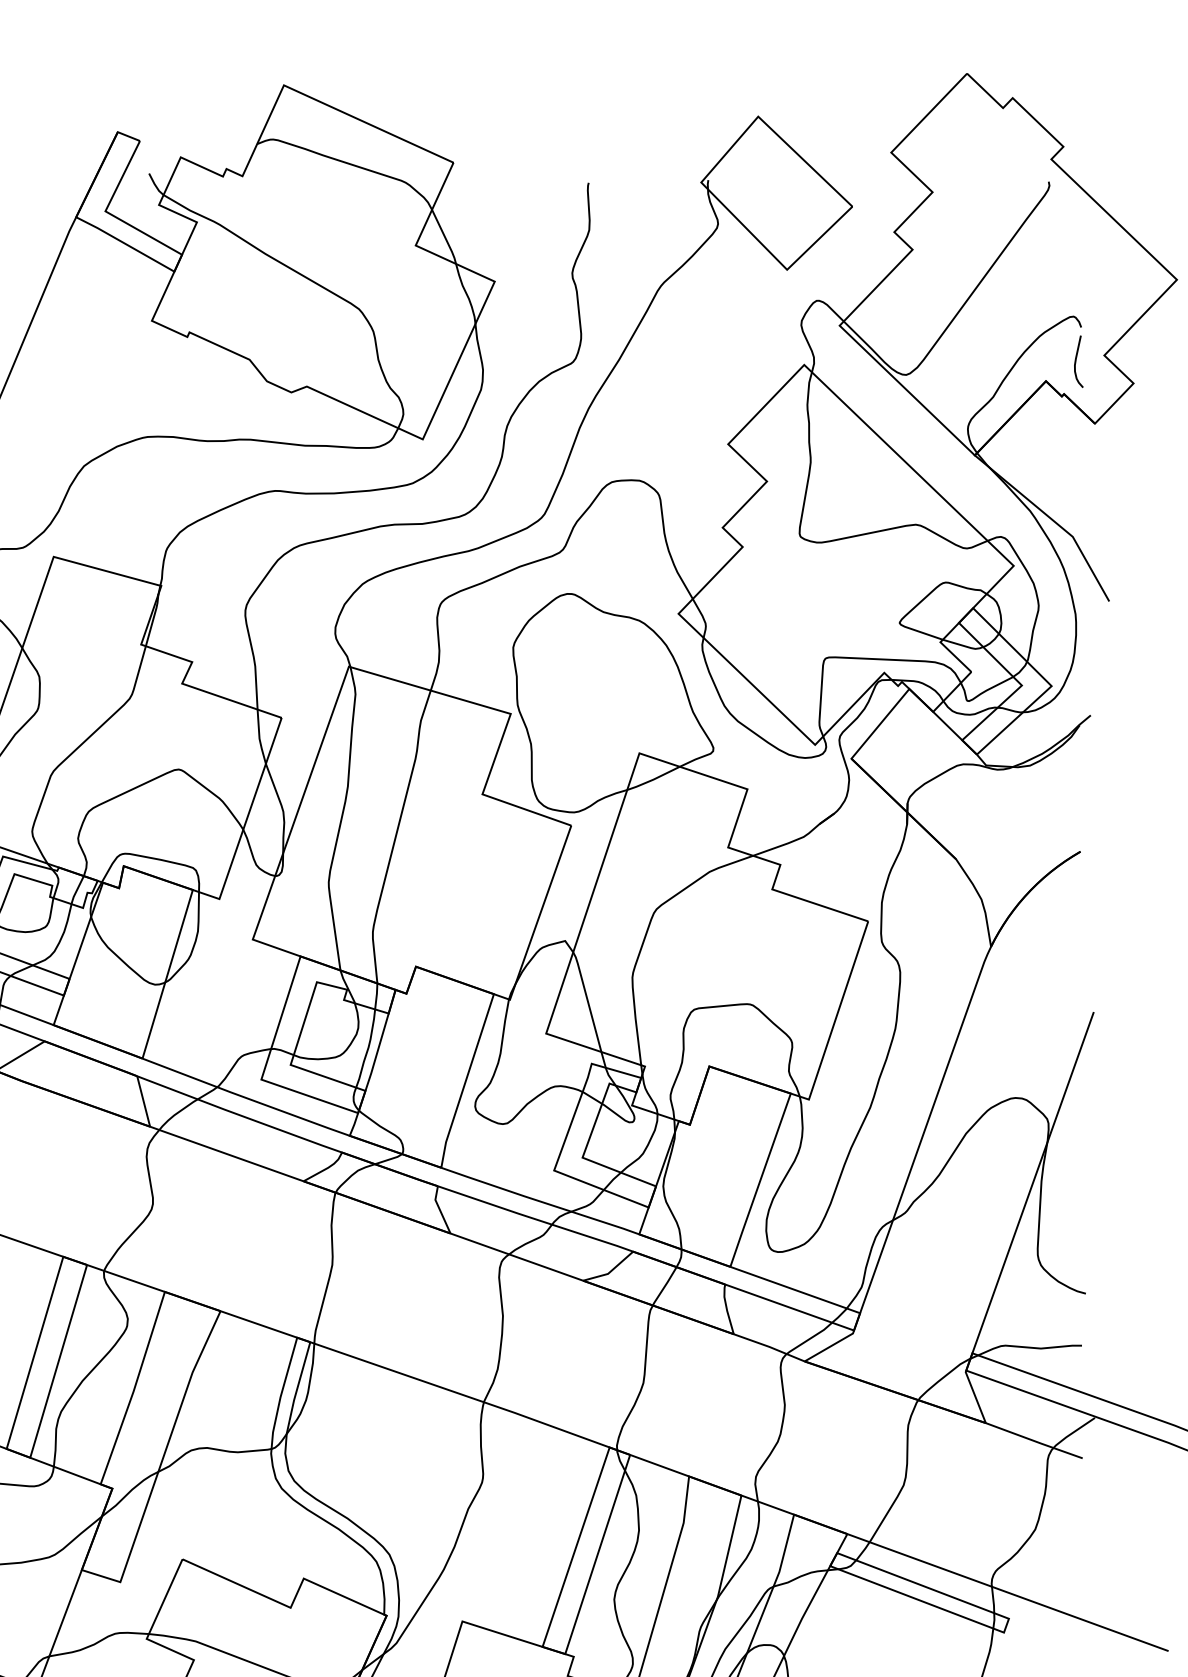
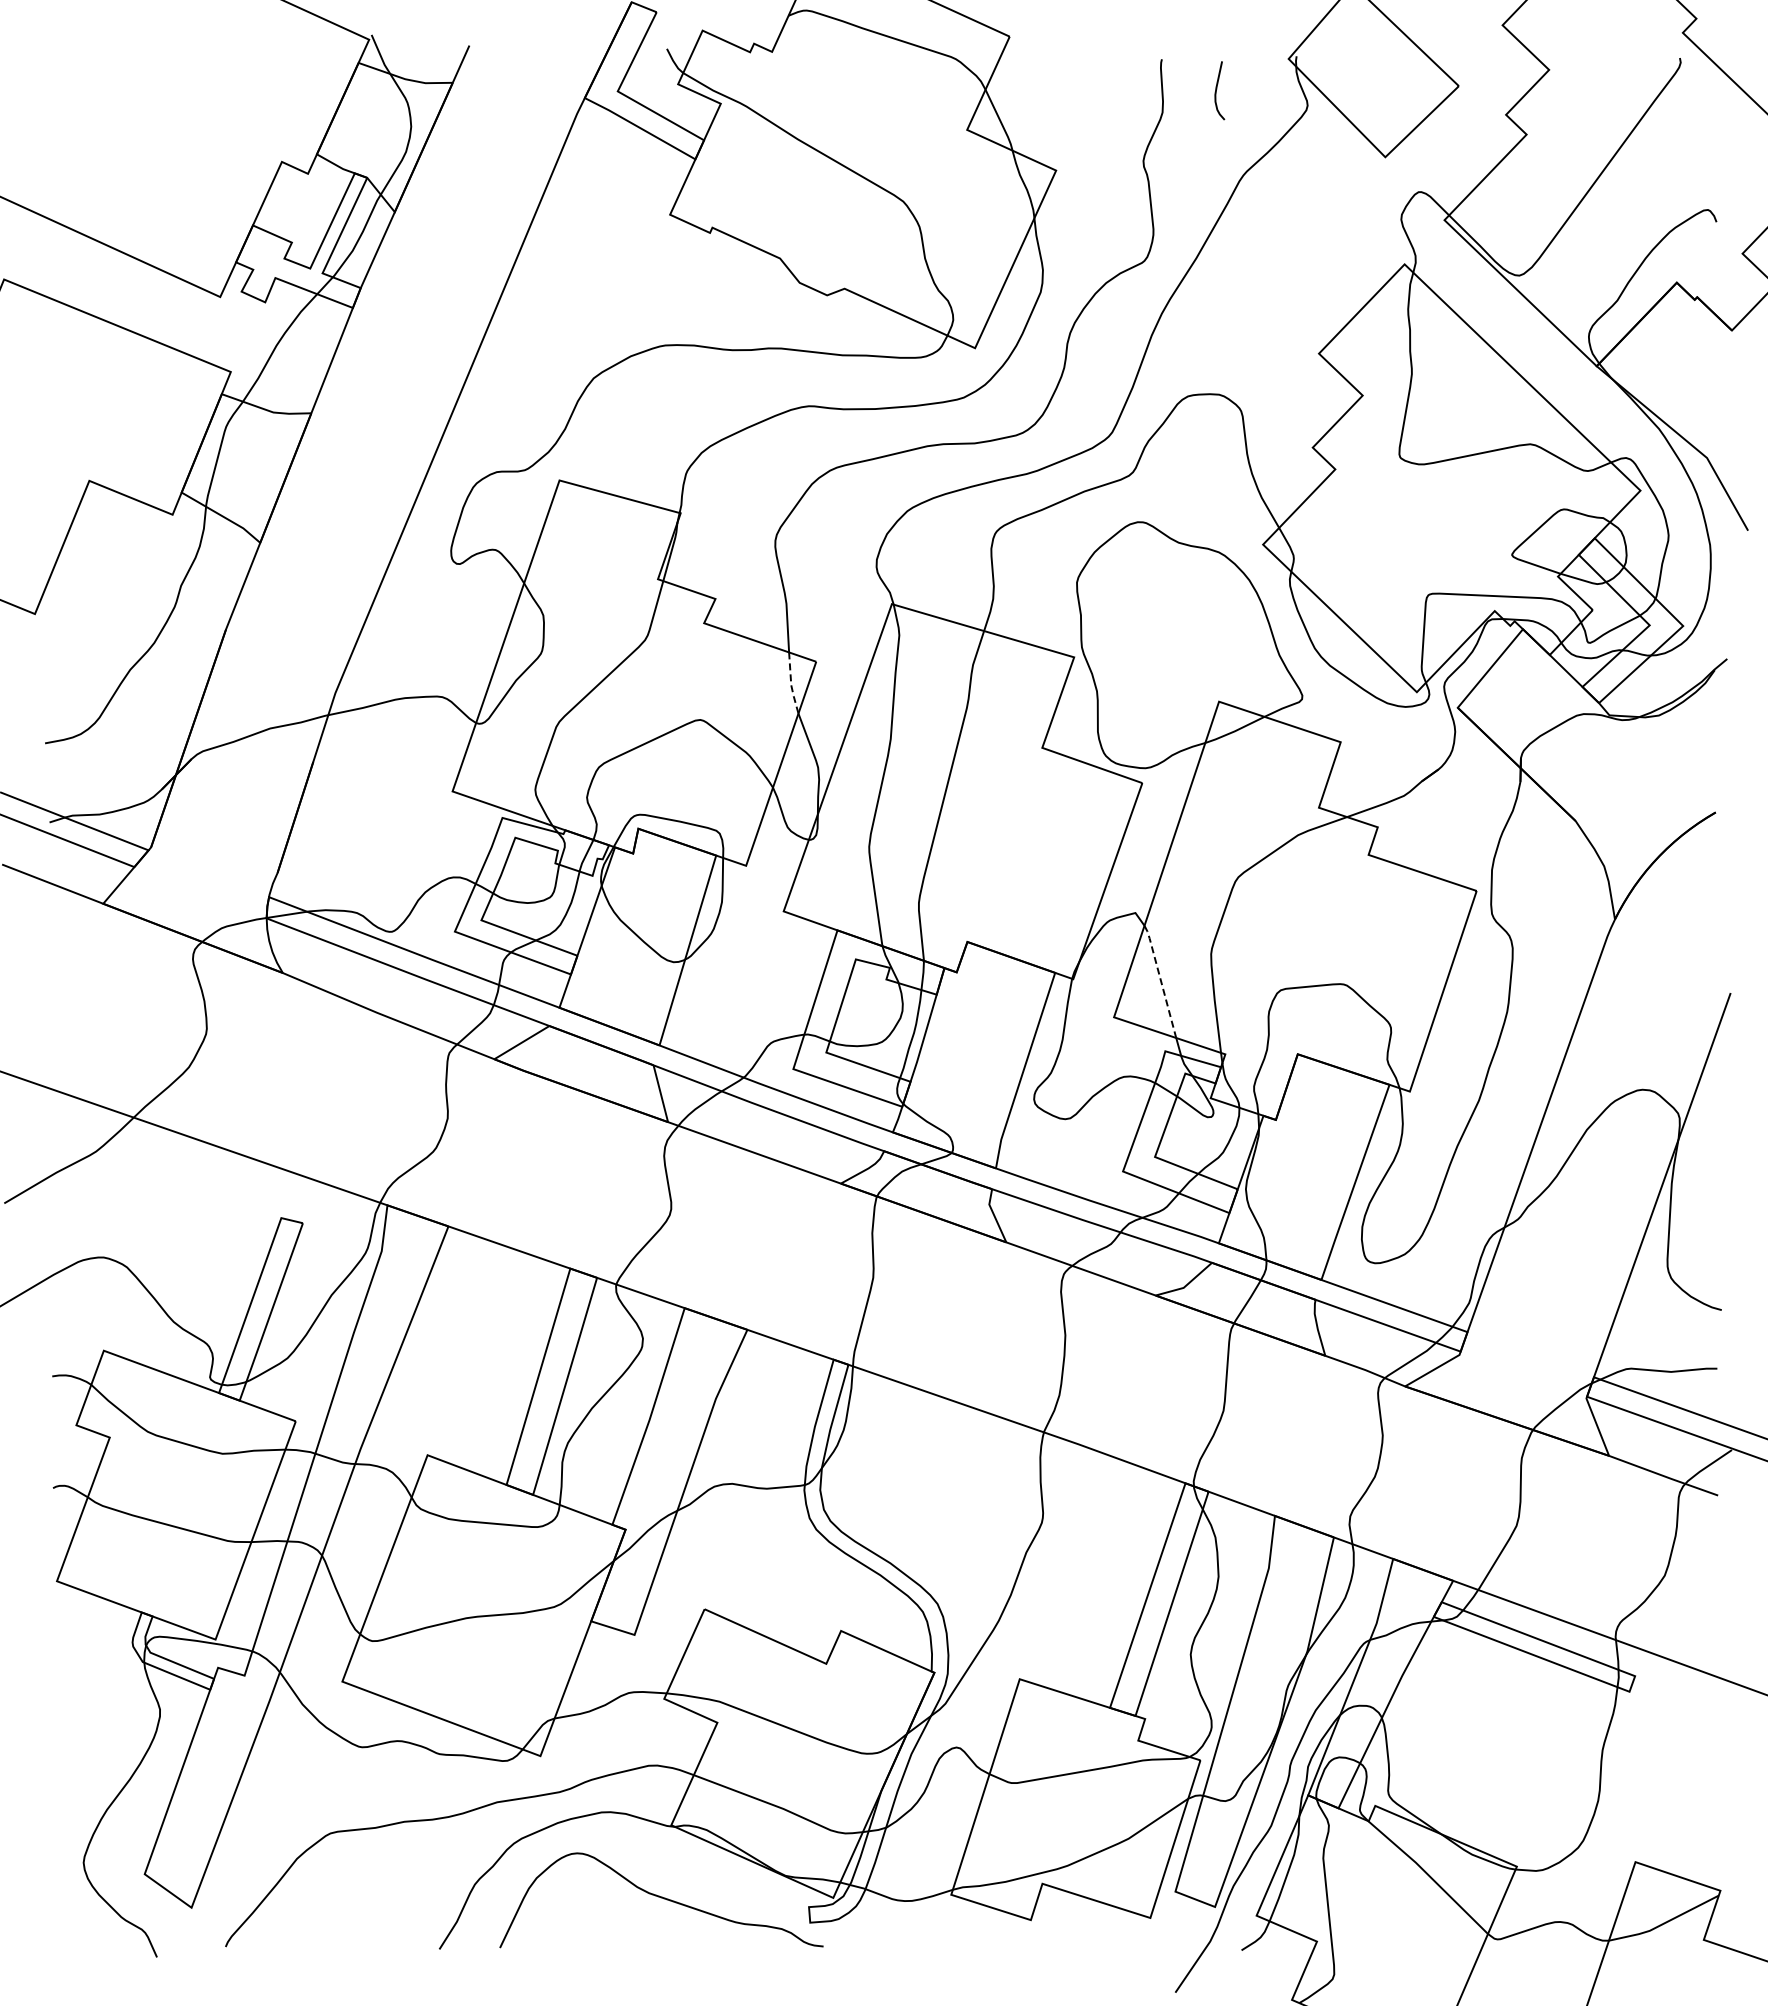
curve: (1076, 360) -> (1217, 89), moved
line: (259, 738) -> (791, 684), solid -> dashed
line: (587, 1000) -> (1160, 980), solid -> dashed

